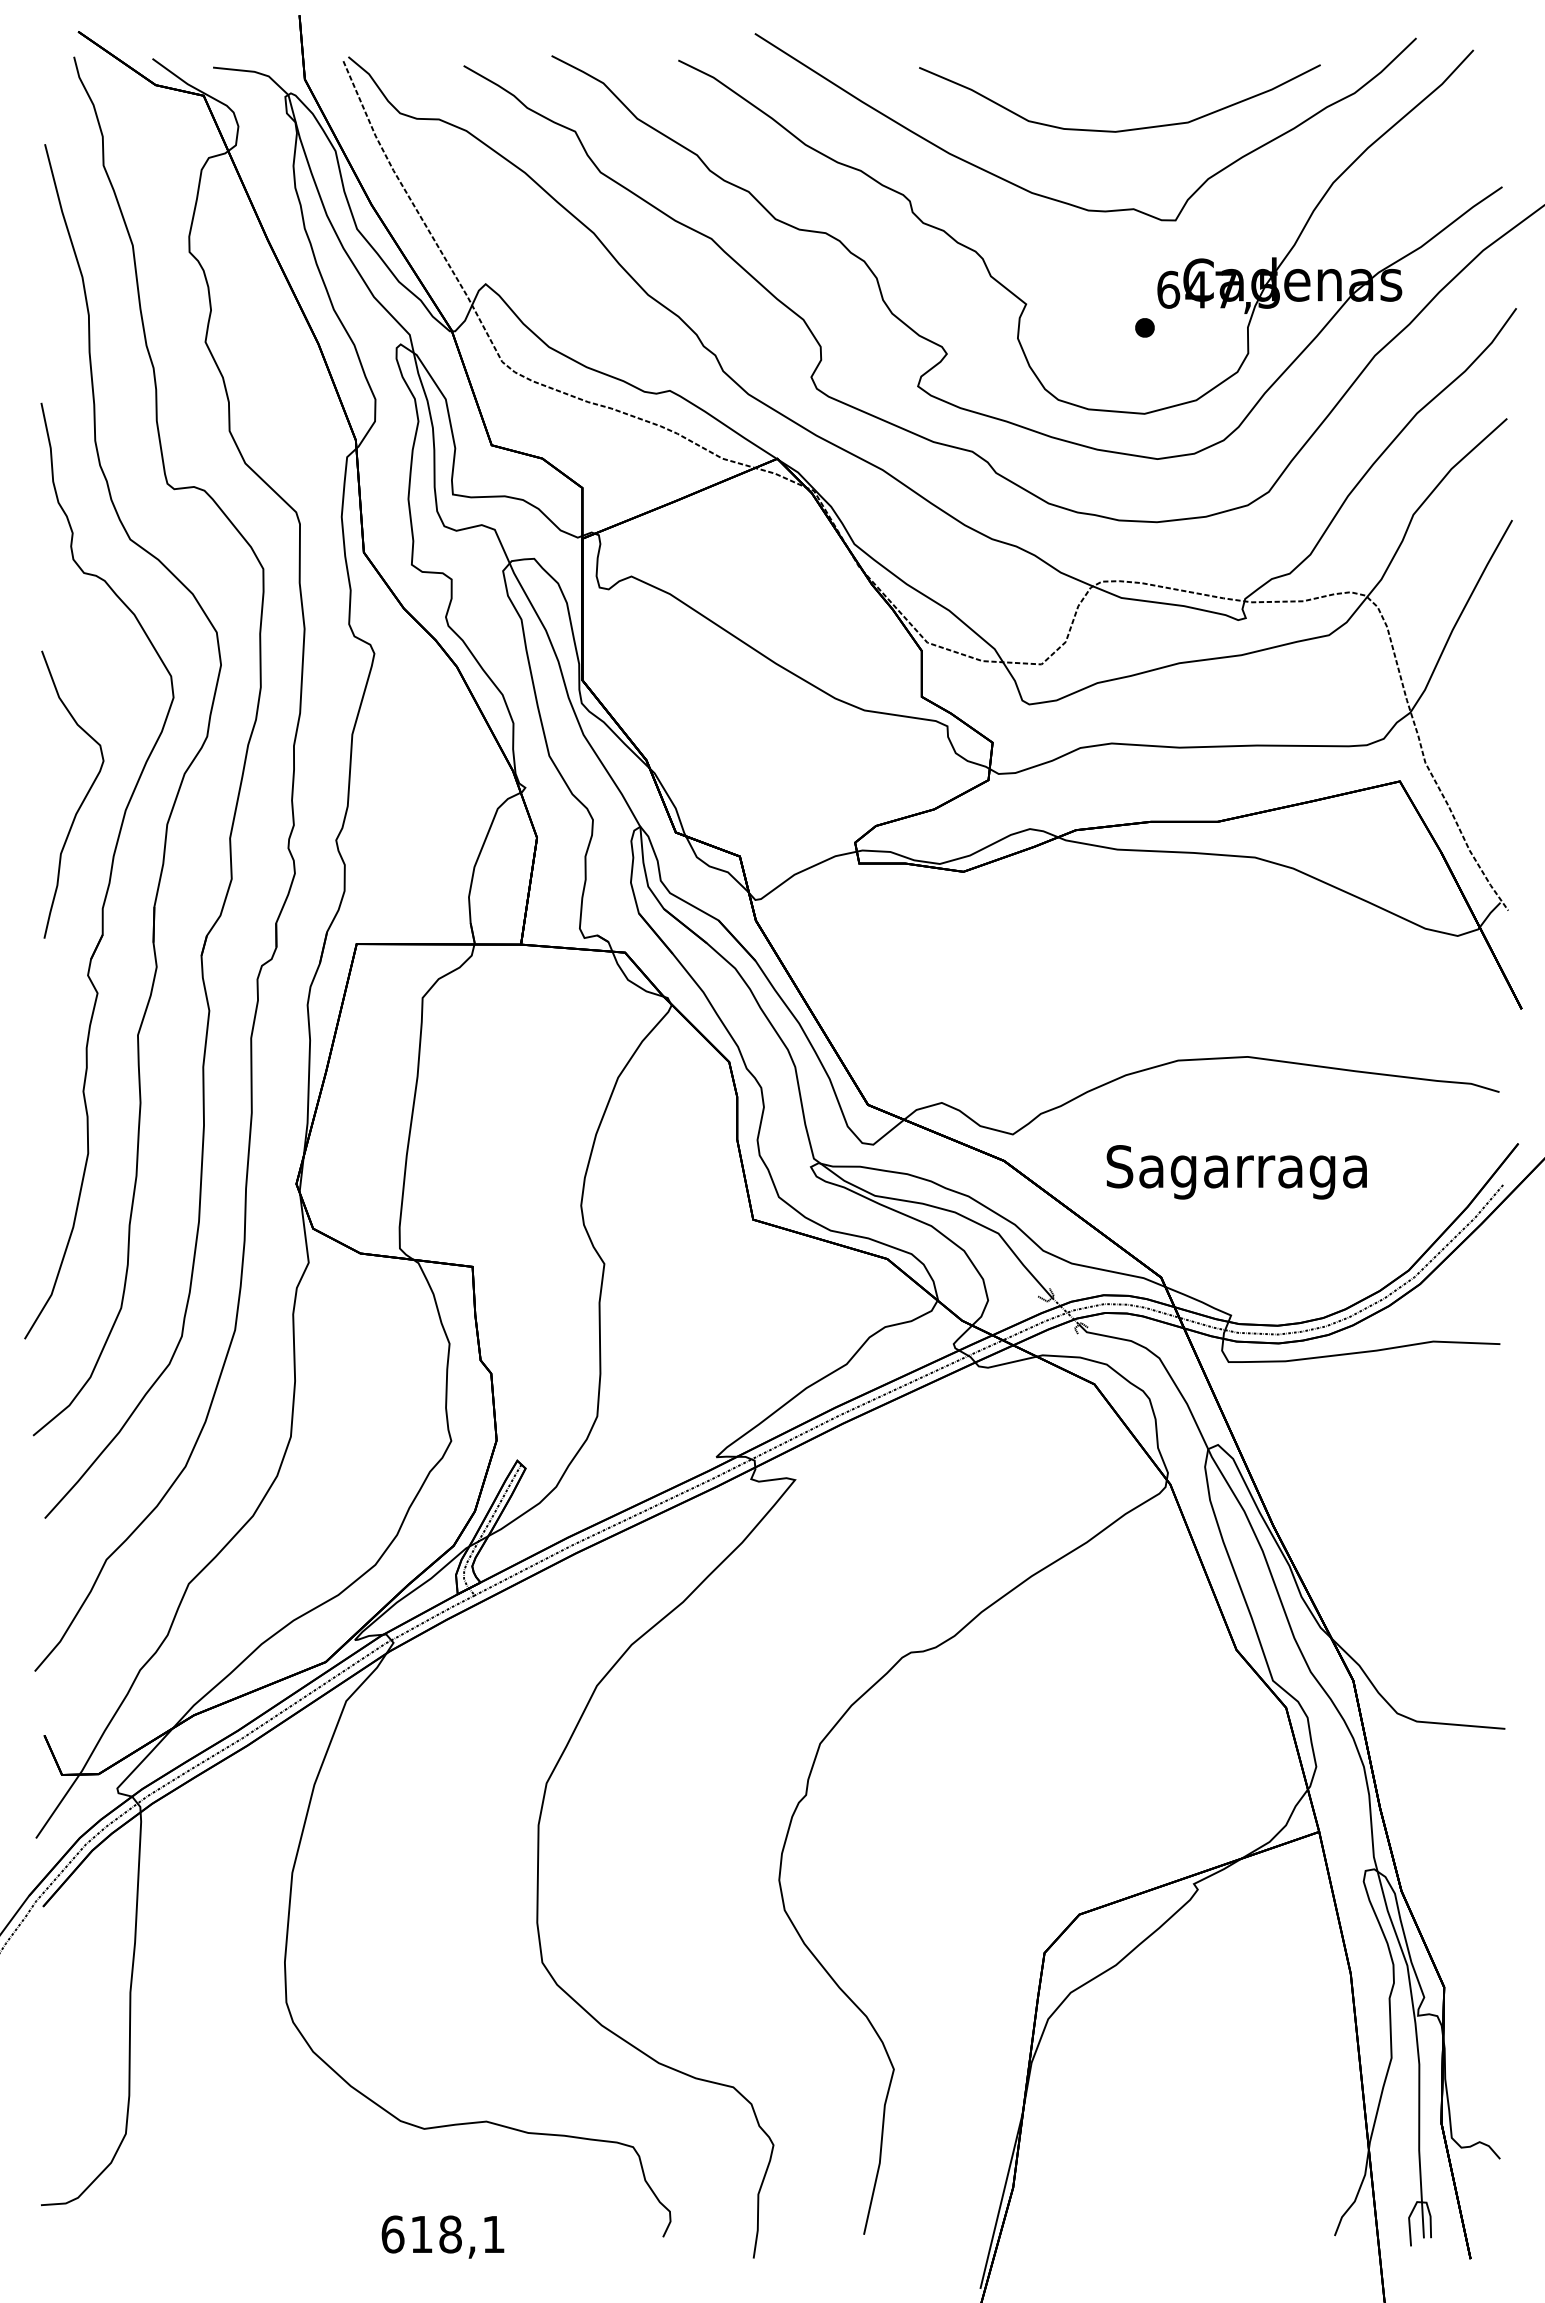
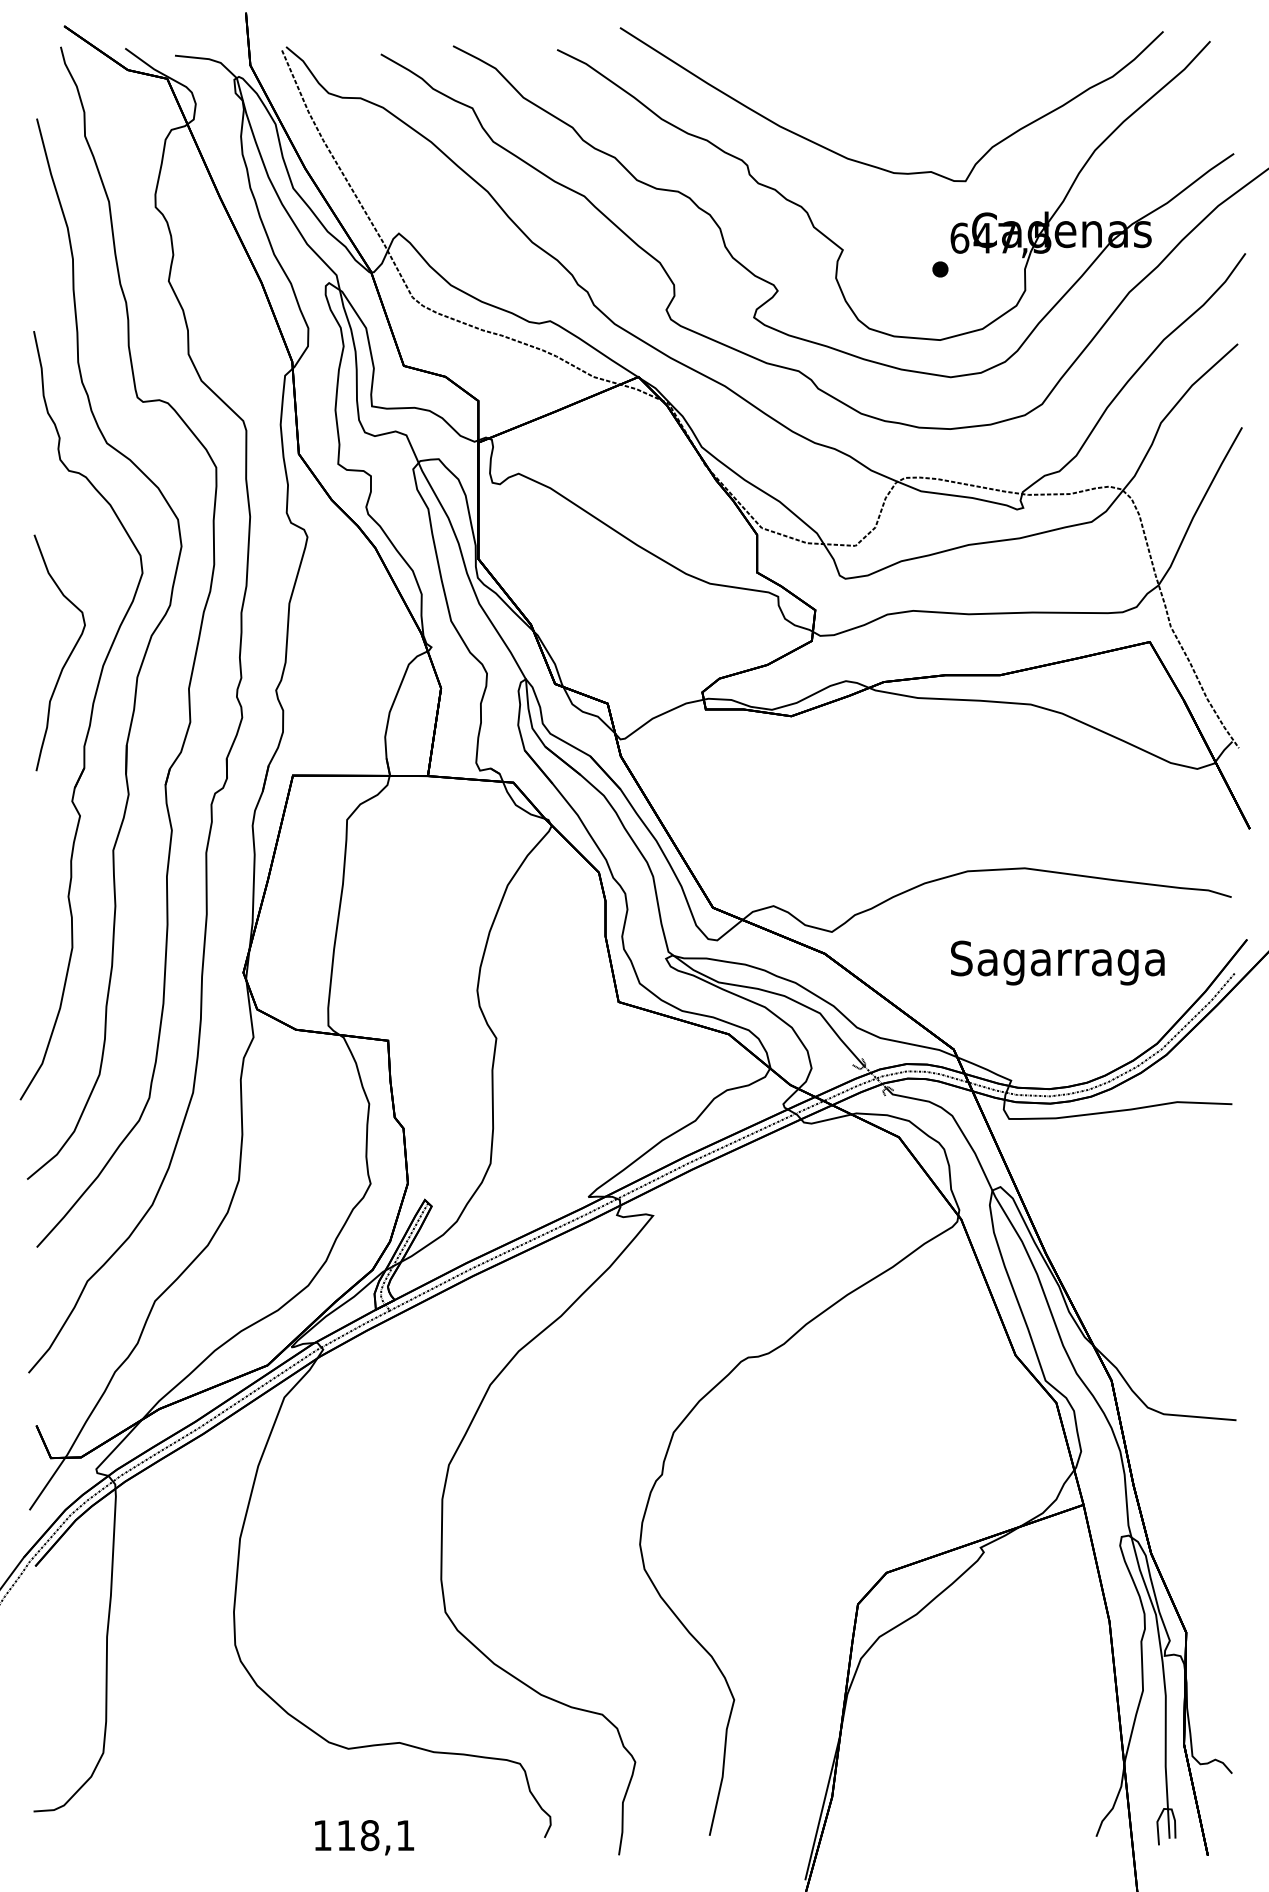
curve: (1124, 129) -> (923, 106), removed
text: (1236, 1172) -> (1057, 963), moved
text: (392, 2234) -> (322, 1835), 618,1 -> 118,1

